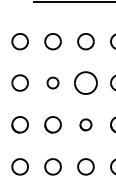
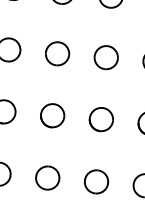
part: (52, 82) -> (56, 52), size x1.43
part: (85, 82) -> (105, 56), size x0.71
part: (85, 124) -> (100, 119), size x1.43

